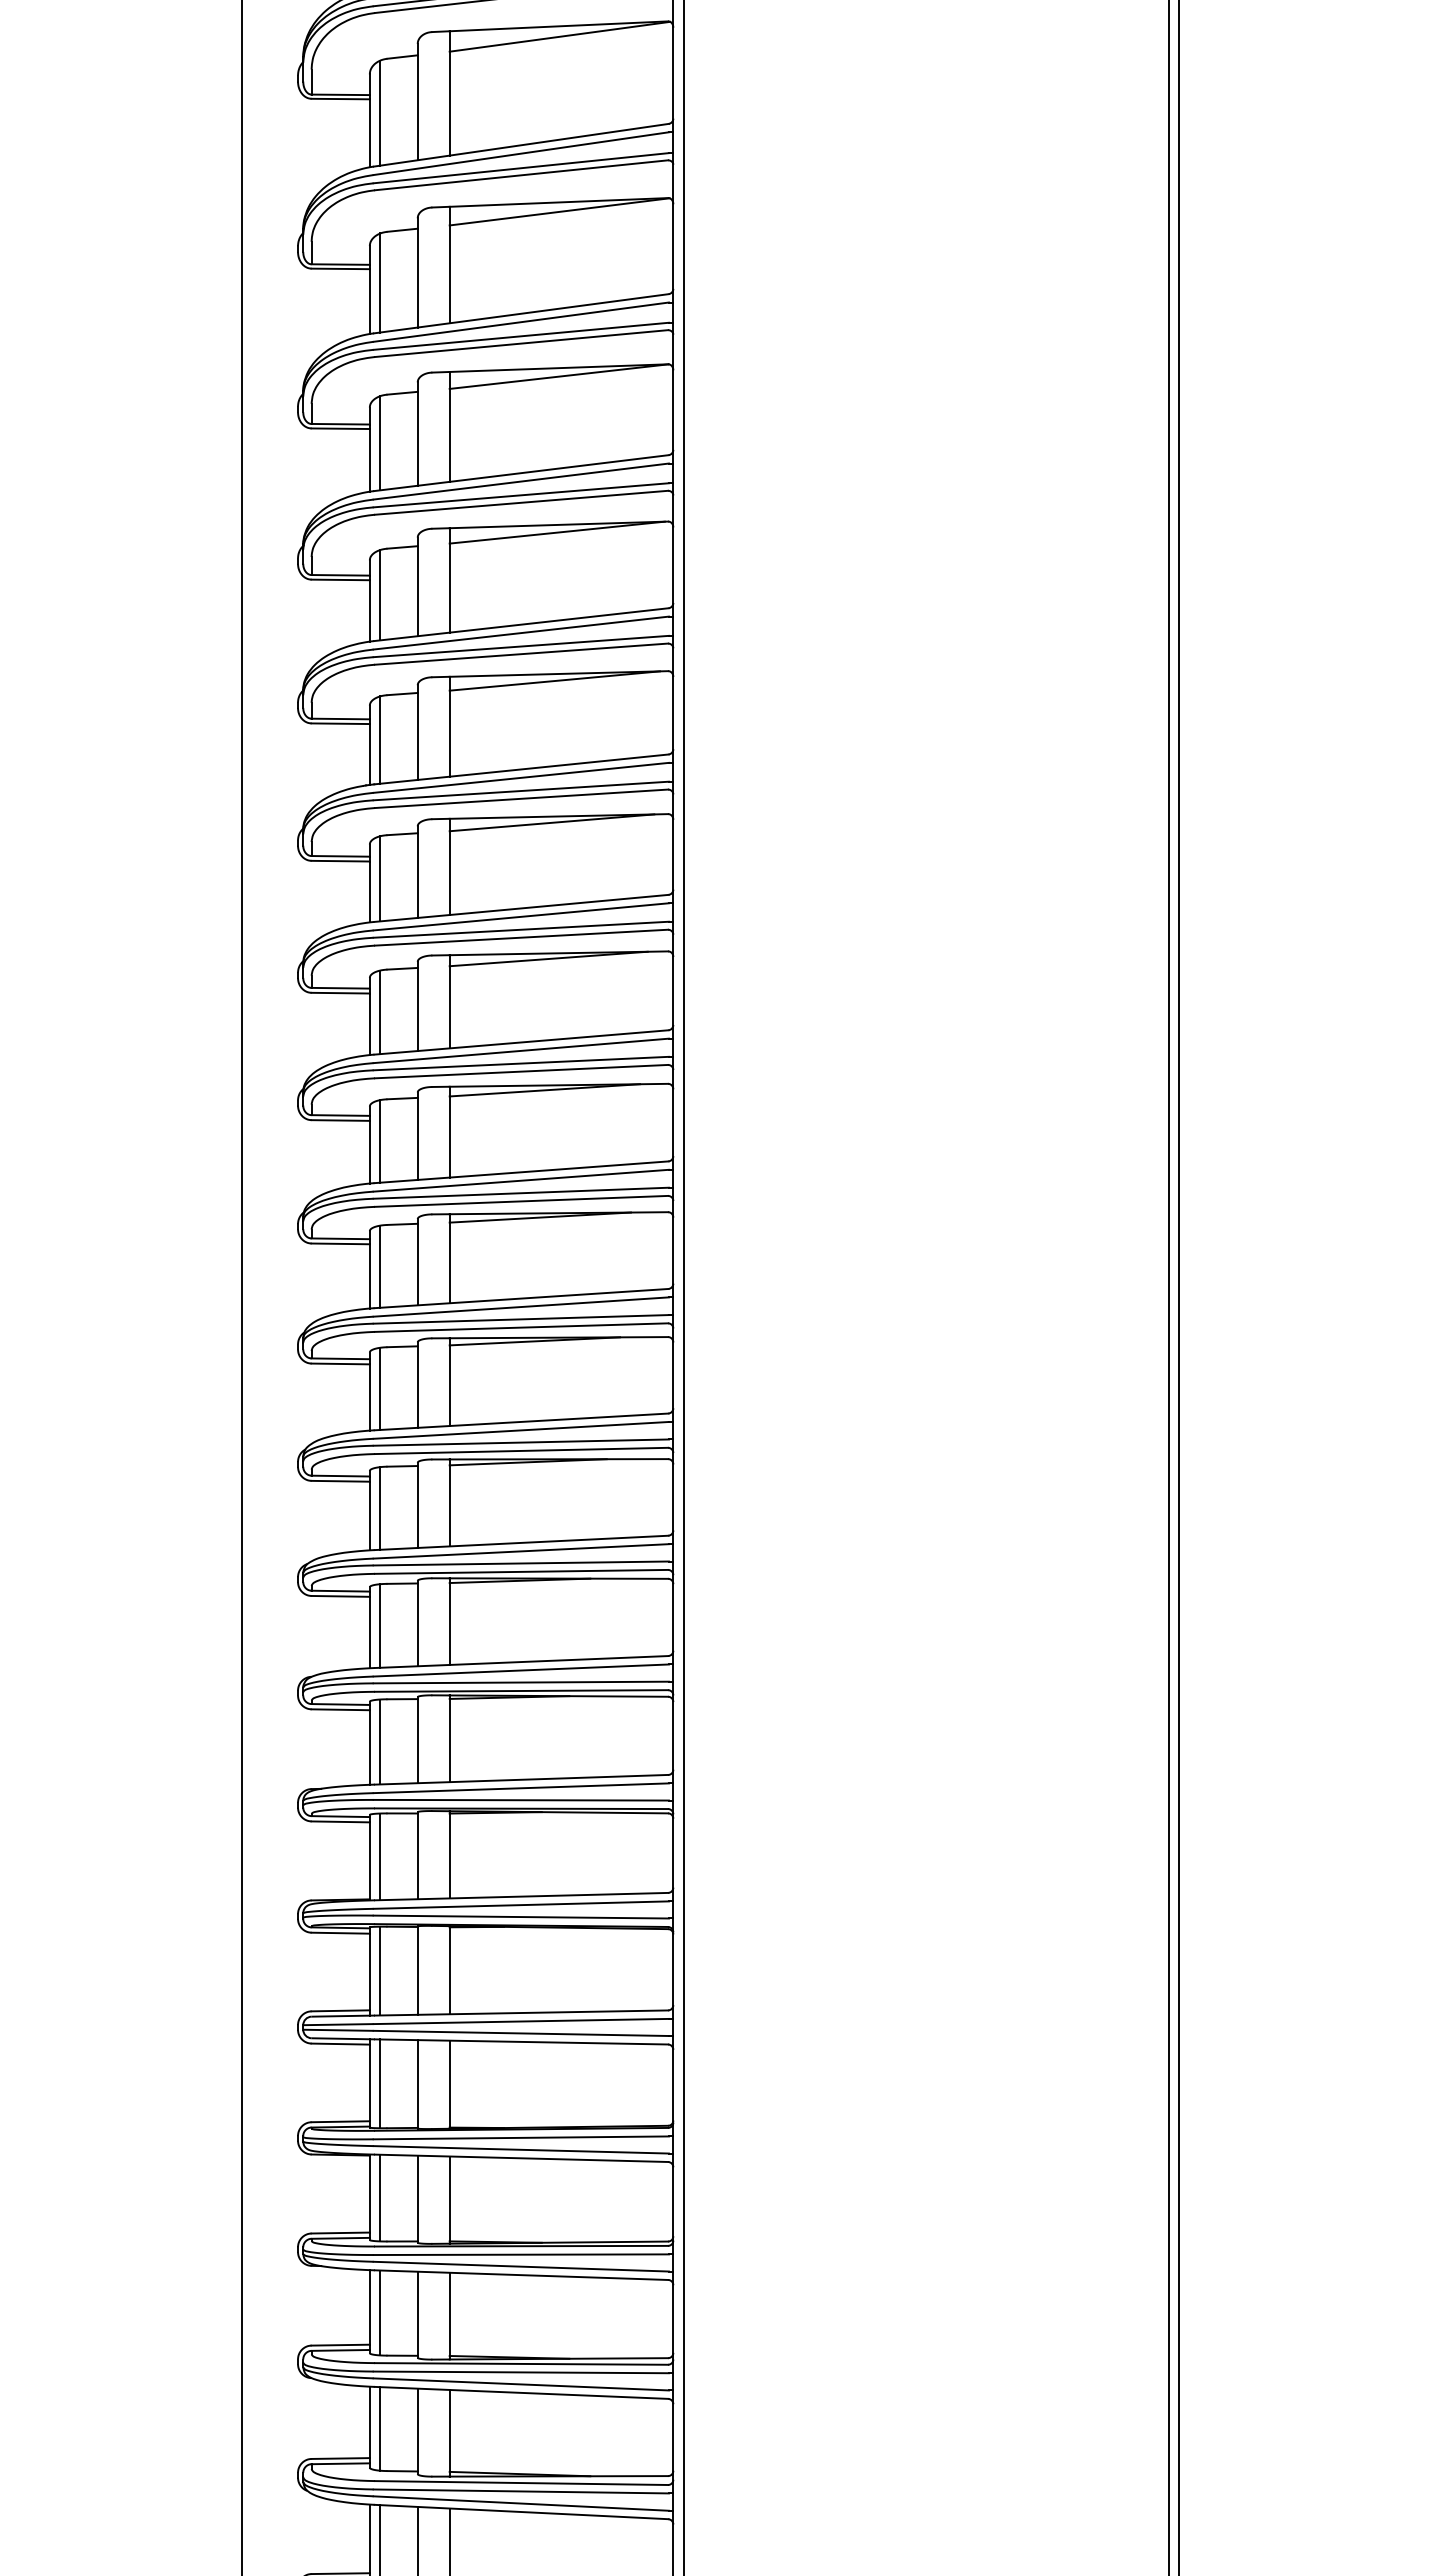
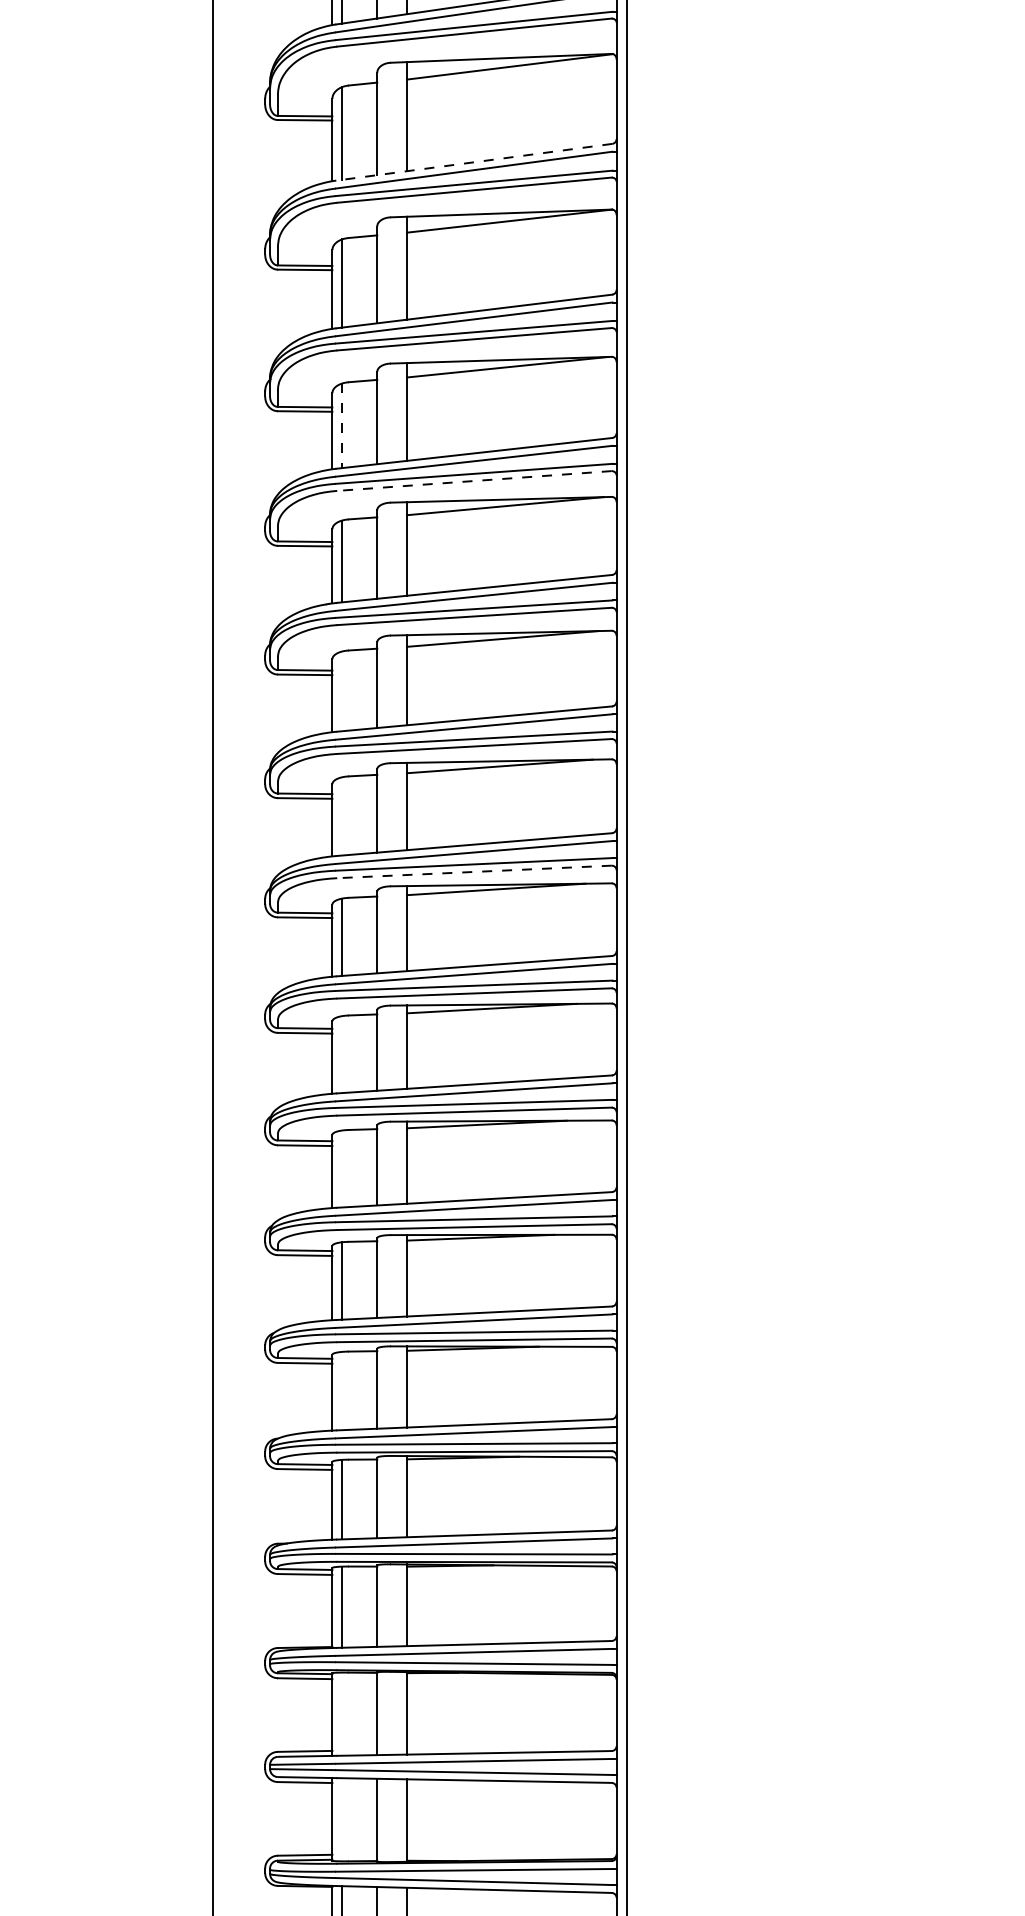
line: (521, 313) -> (474, 162), solid -> dashed
line: (380, 595) -> (342, 426), solid -> dashed
line: (521, 654) -> (474, 481), solid -> dashed
line: (380, 878) -> (342, 691), removed
line: (380, 1012) -> (342, 816), removed
line: (521, 1071) -> (474, 871), solid -> dashed
line: (380, 1266) -> (342, 1054), removed
line: (380, 1388) -> (342, 1168), removed
line: (380, 1625) -> (342, 1390), removed
line: (380, 1970) -> (342, 1713), removed
line: (380, 2083) -> (342, 1819), removed

